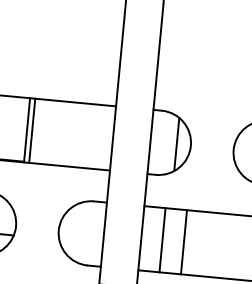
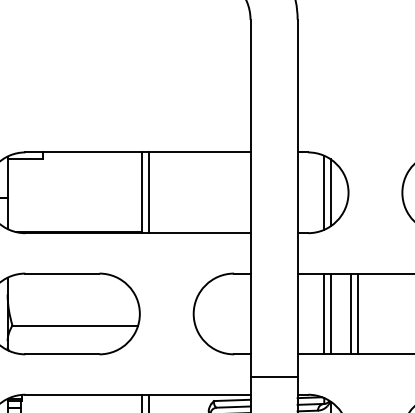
line: (171, 143) -> (324, 192), added
line: (167, 240) -> (330, 313), added
line: (188, 242) -> (357, 313), added

